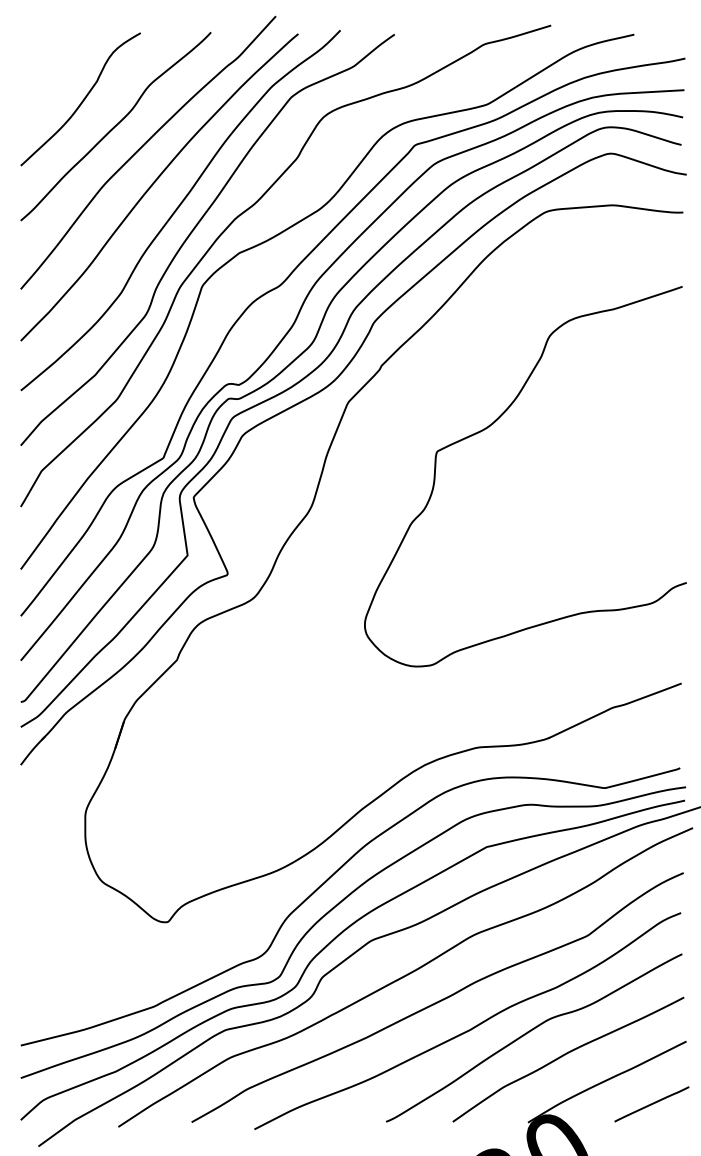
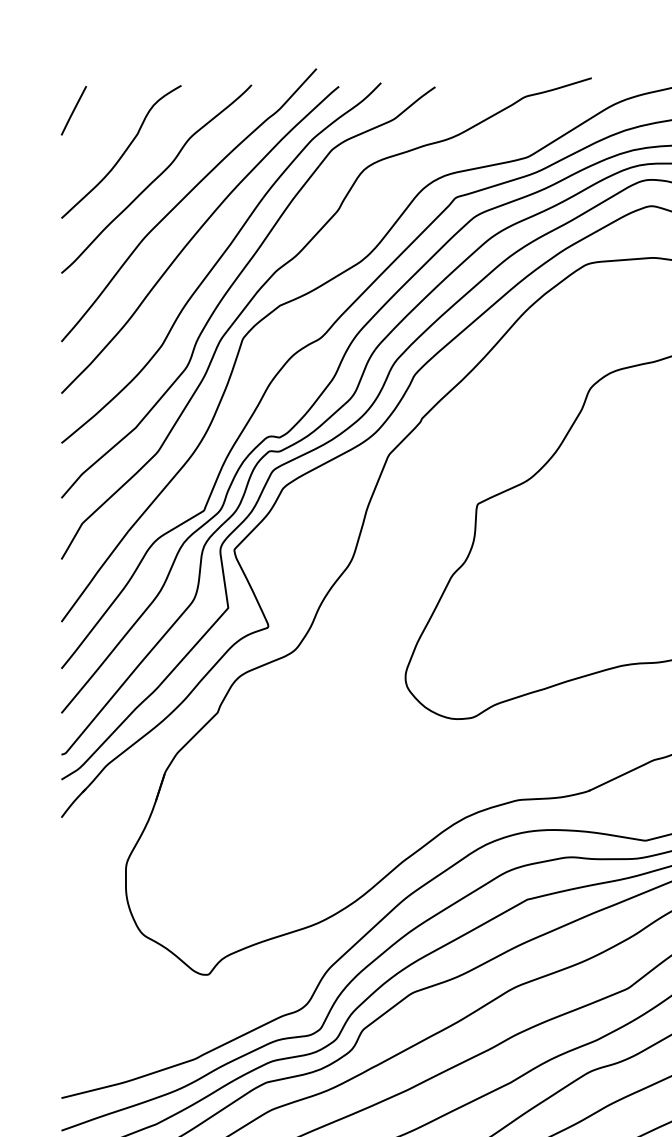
line: (33, 57) -> (74, 110), added

